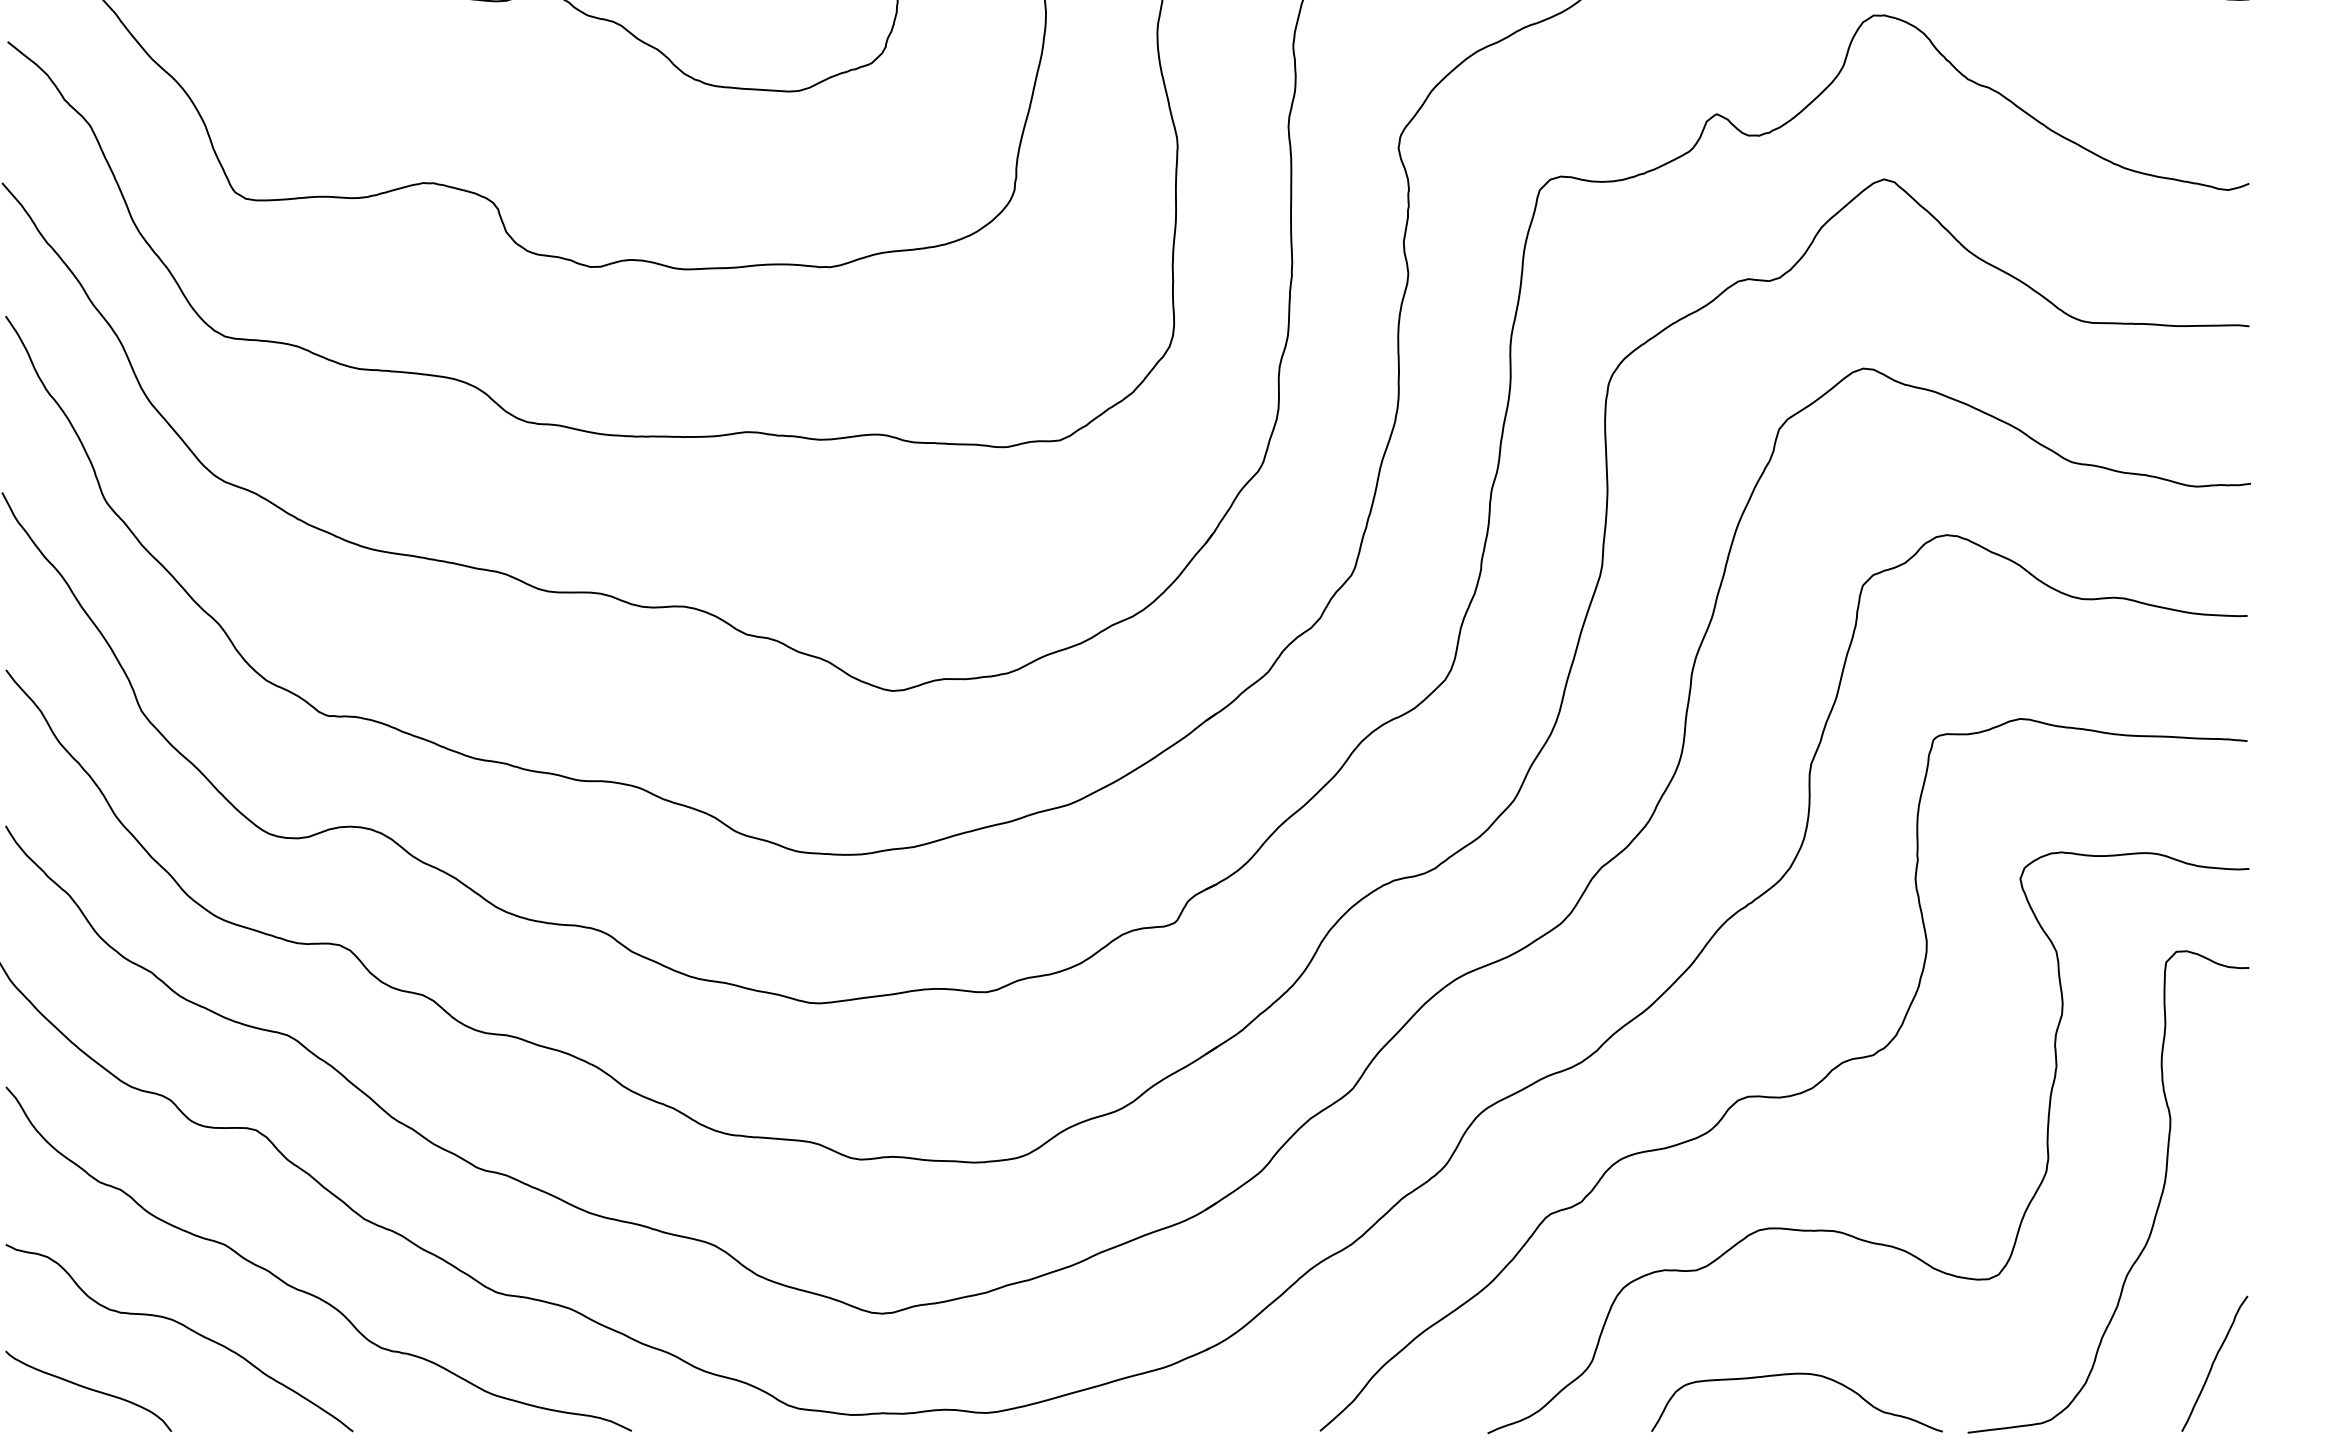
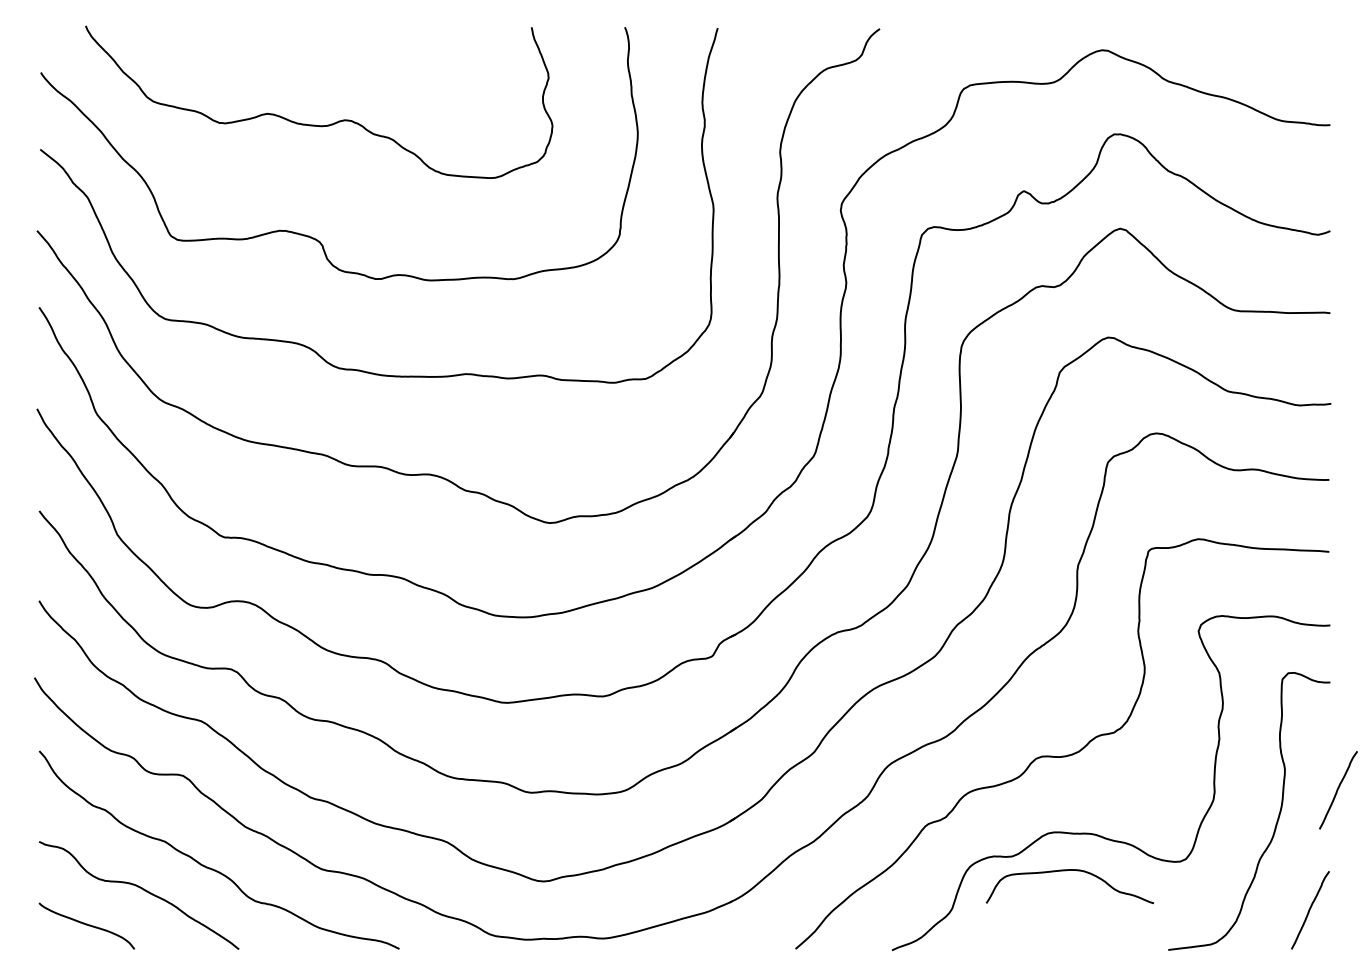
curve: (2263, 1155) -> (1338, 790), added
curve: (1790, 1376) -> (1066, 871), moved

